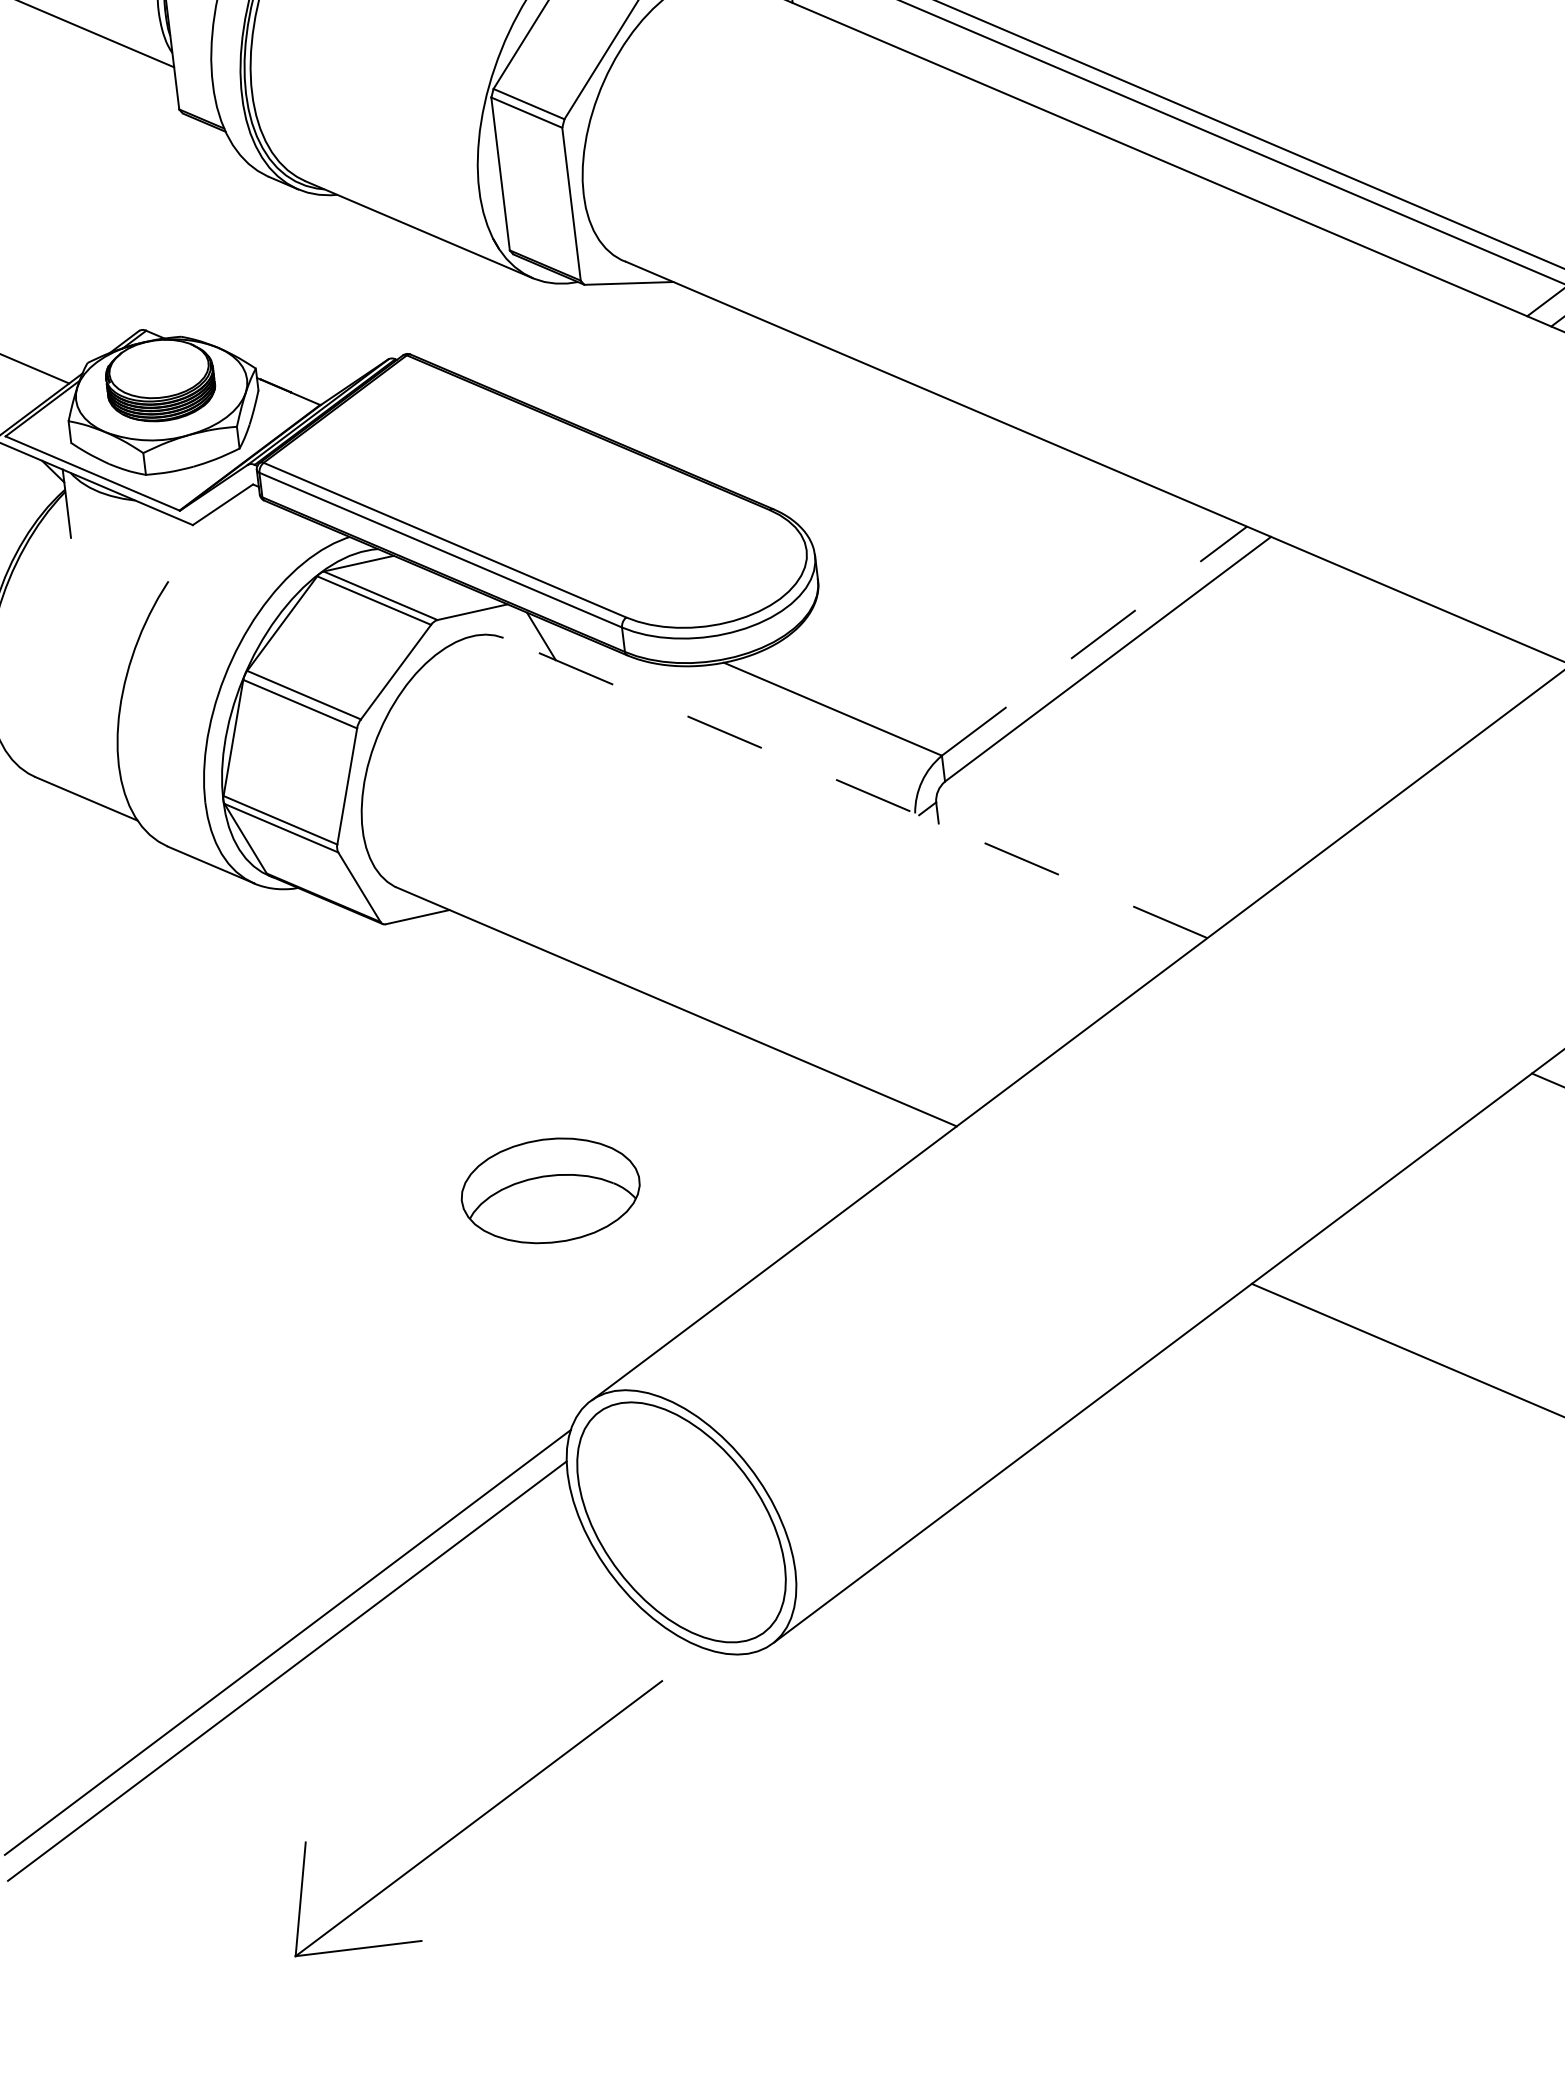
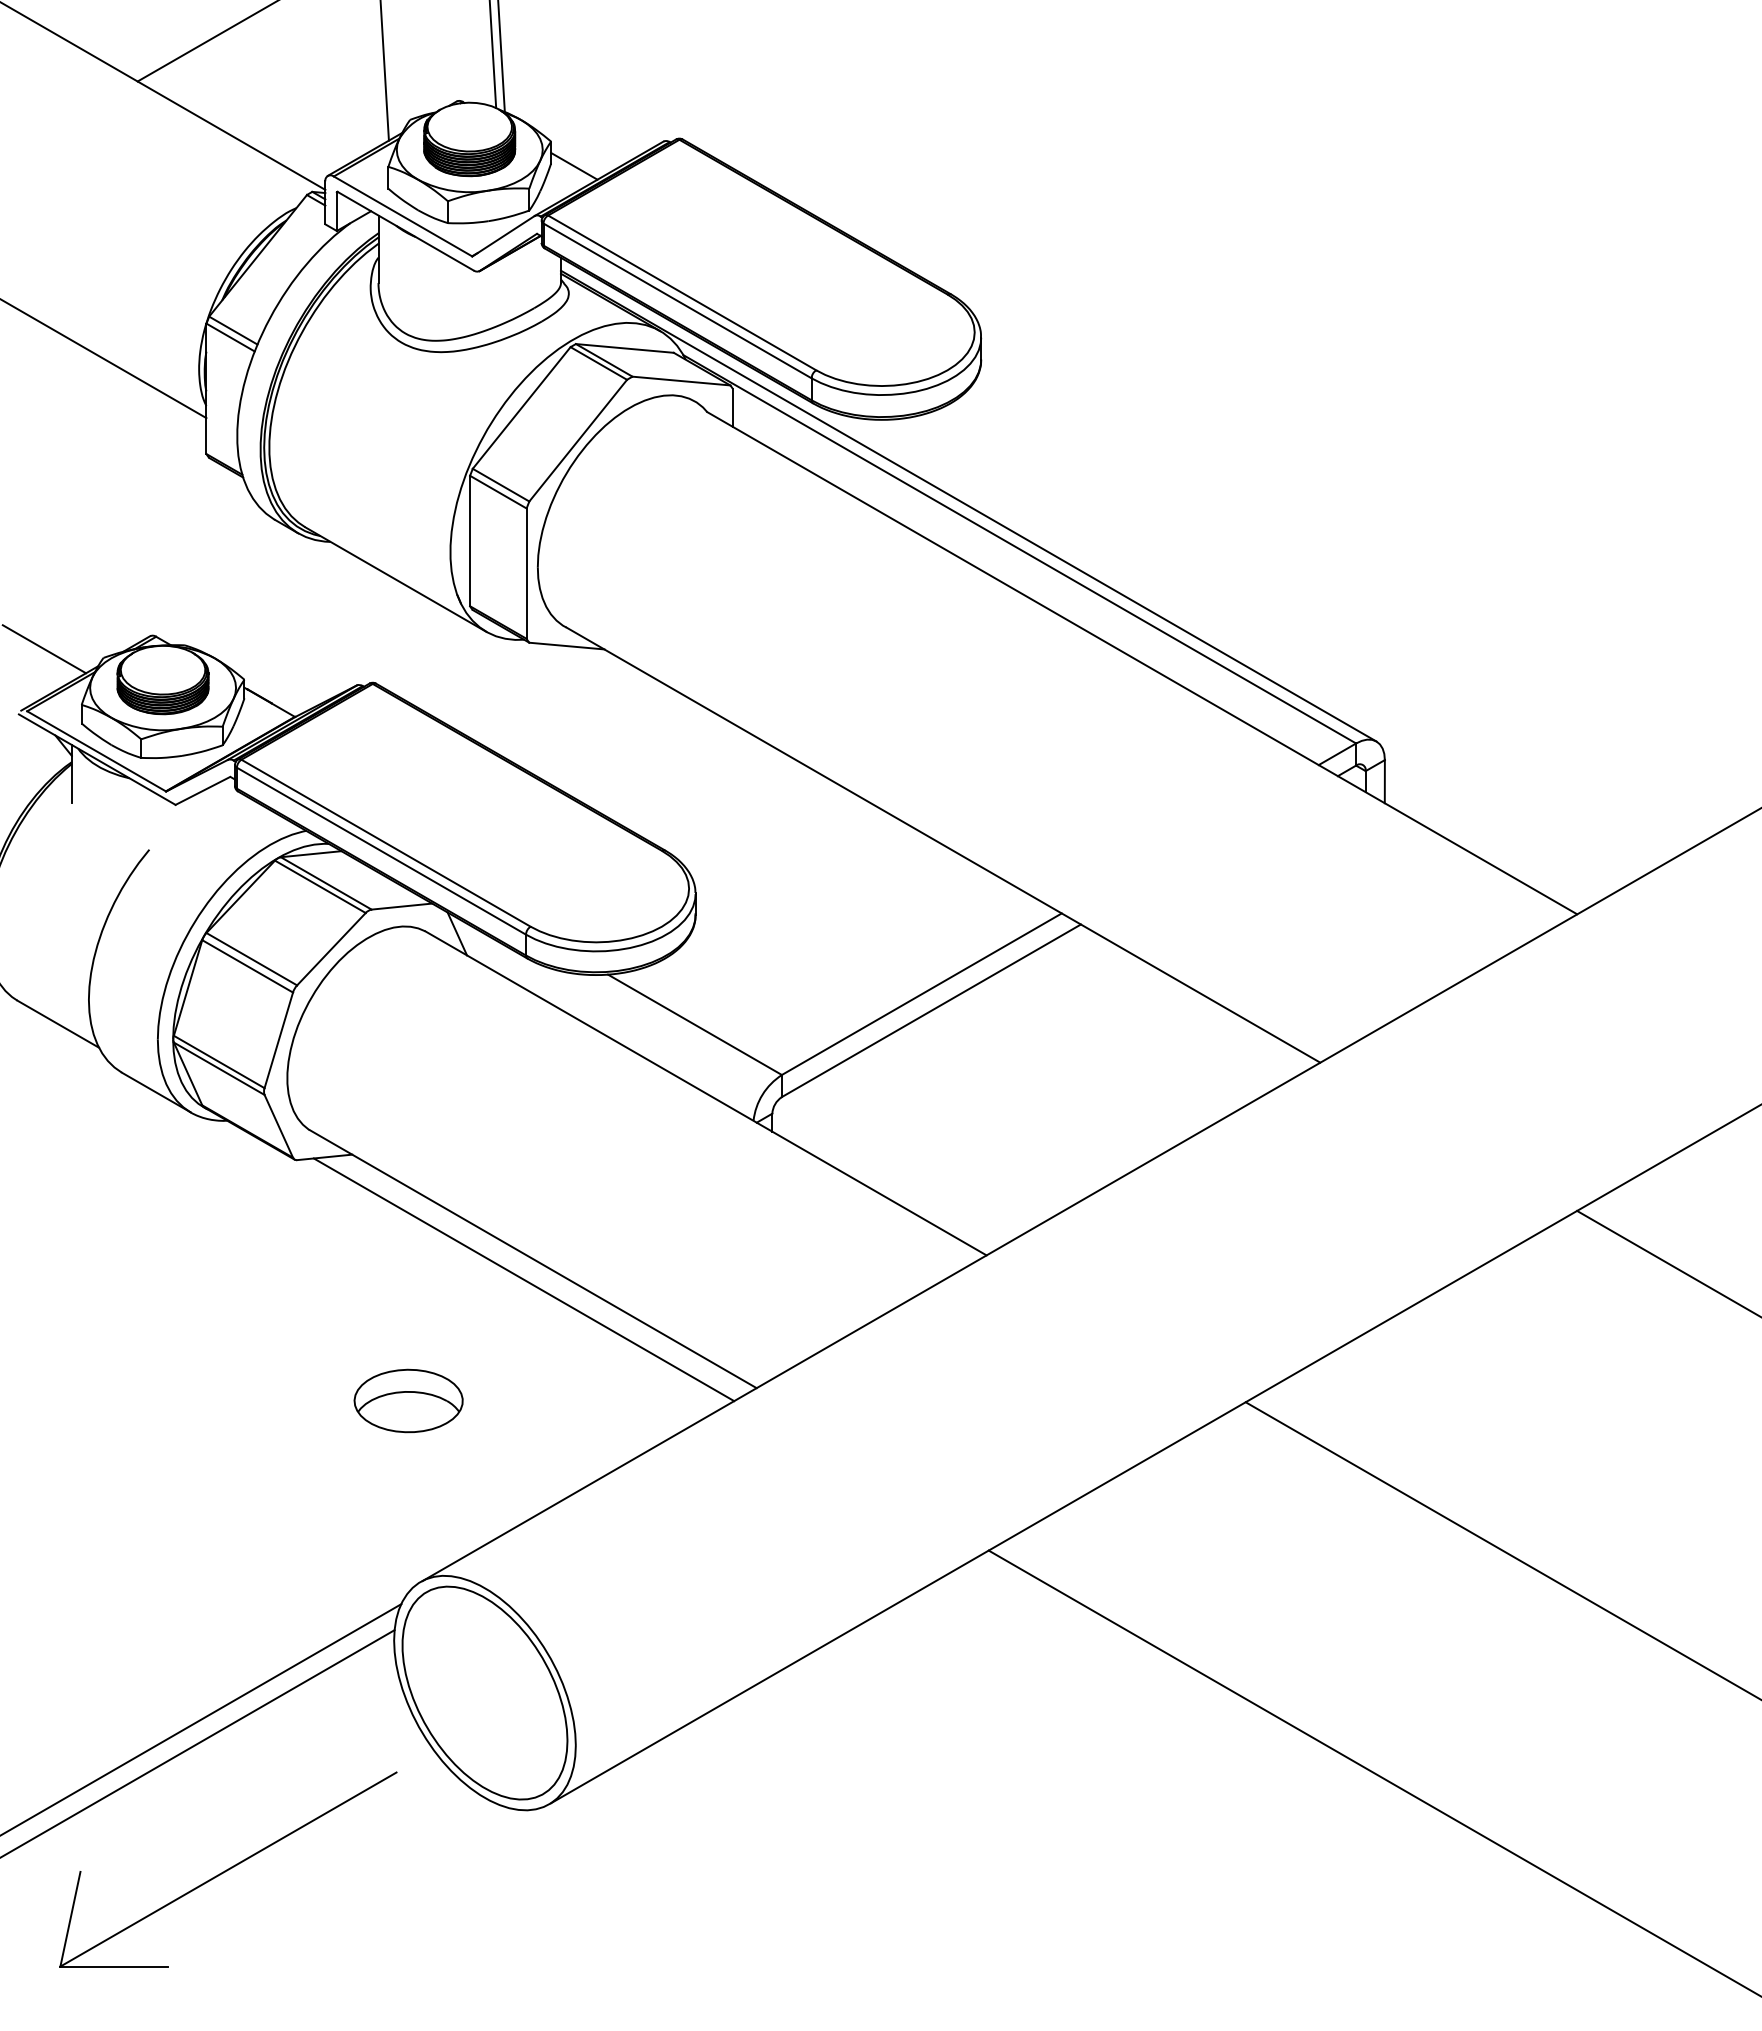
line: (1094, 641) -> (921, 994), dashed -> solid
line: (854, 788) -> (705, 1093), dashed -> solid
line: (668, 1032) -> (523, 1279), added
part: (550, 1190) -> (408, 1400), size x0.71
part: (478, 1818) -> (228, 1869), moved

